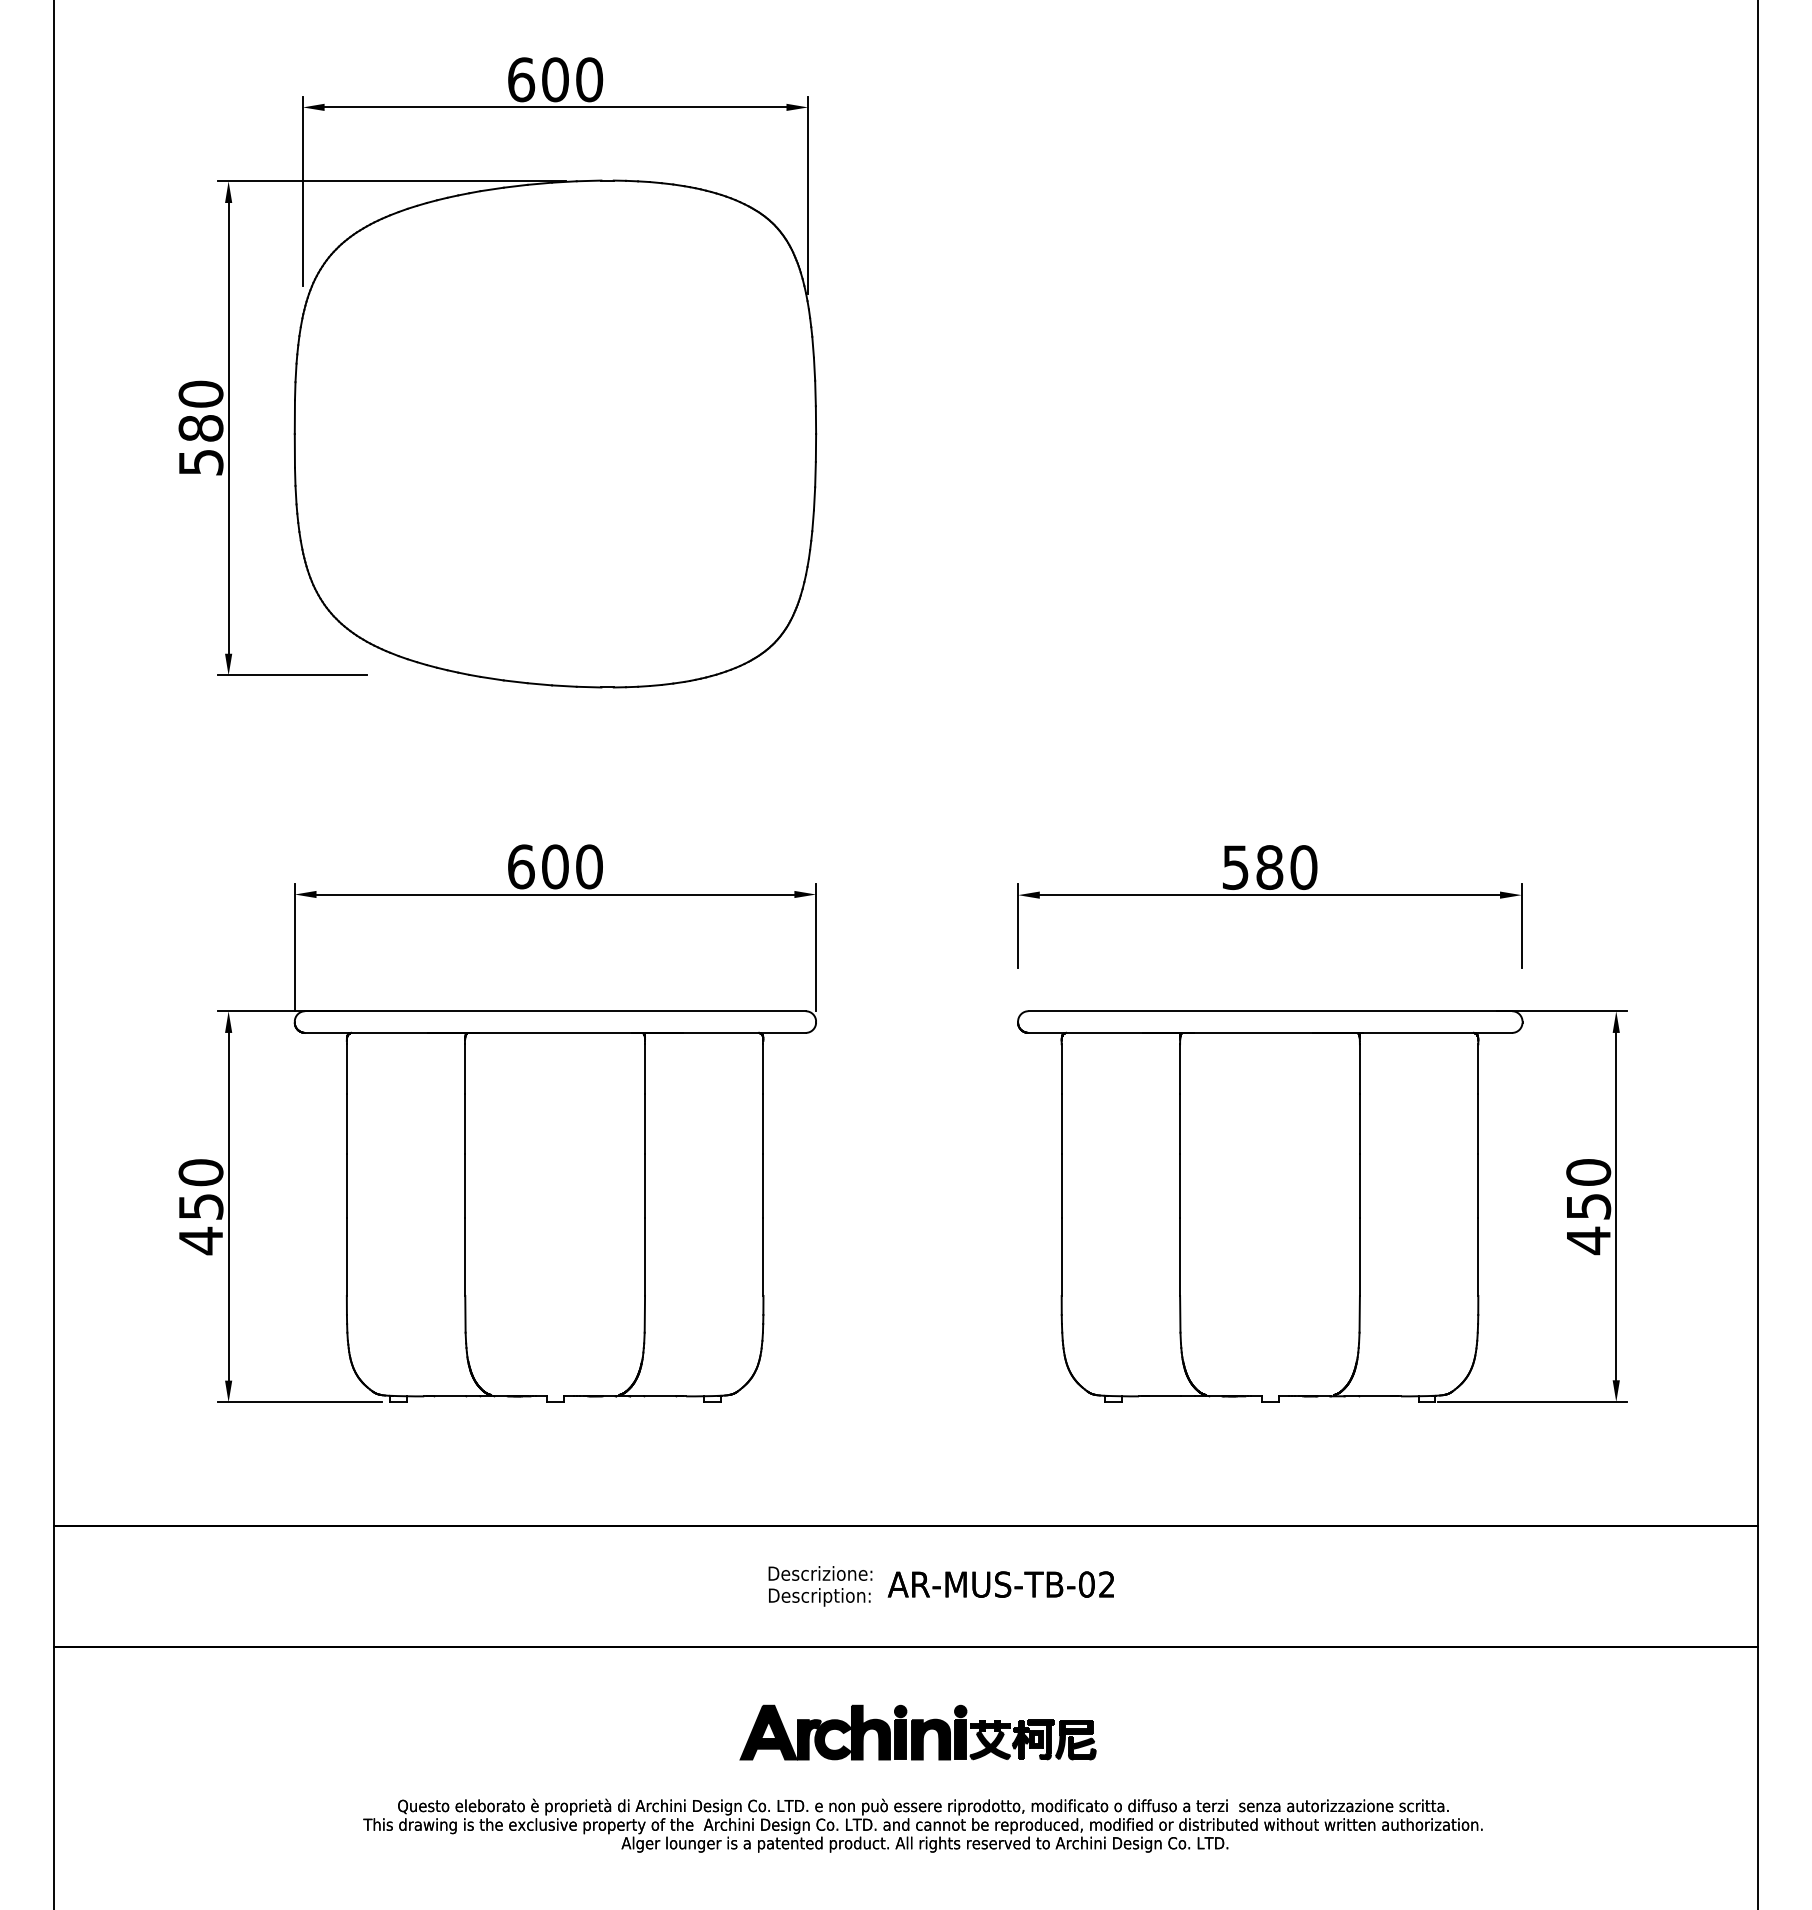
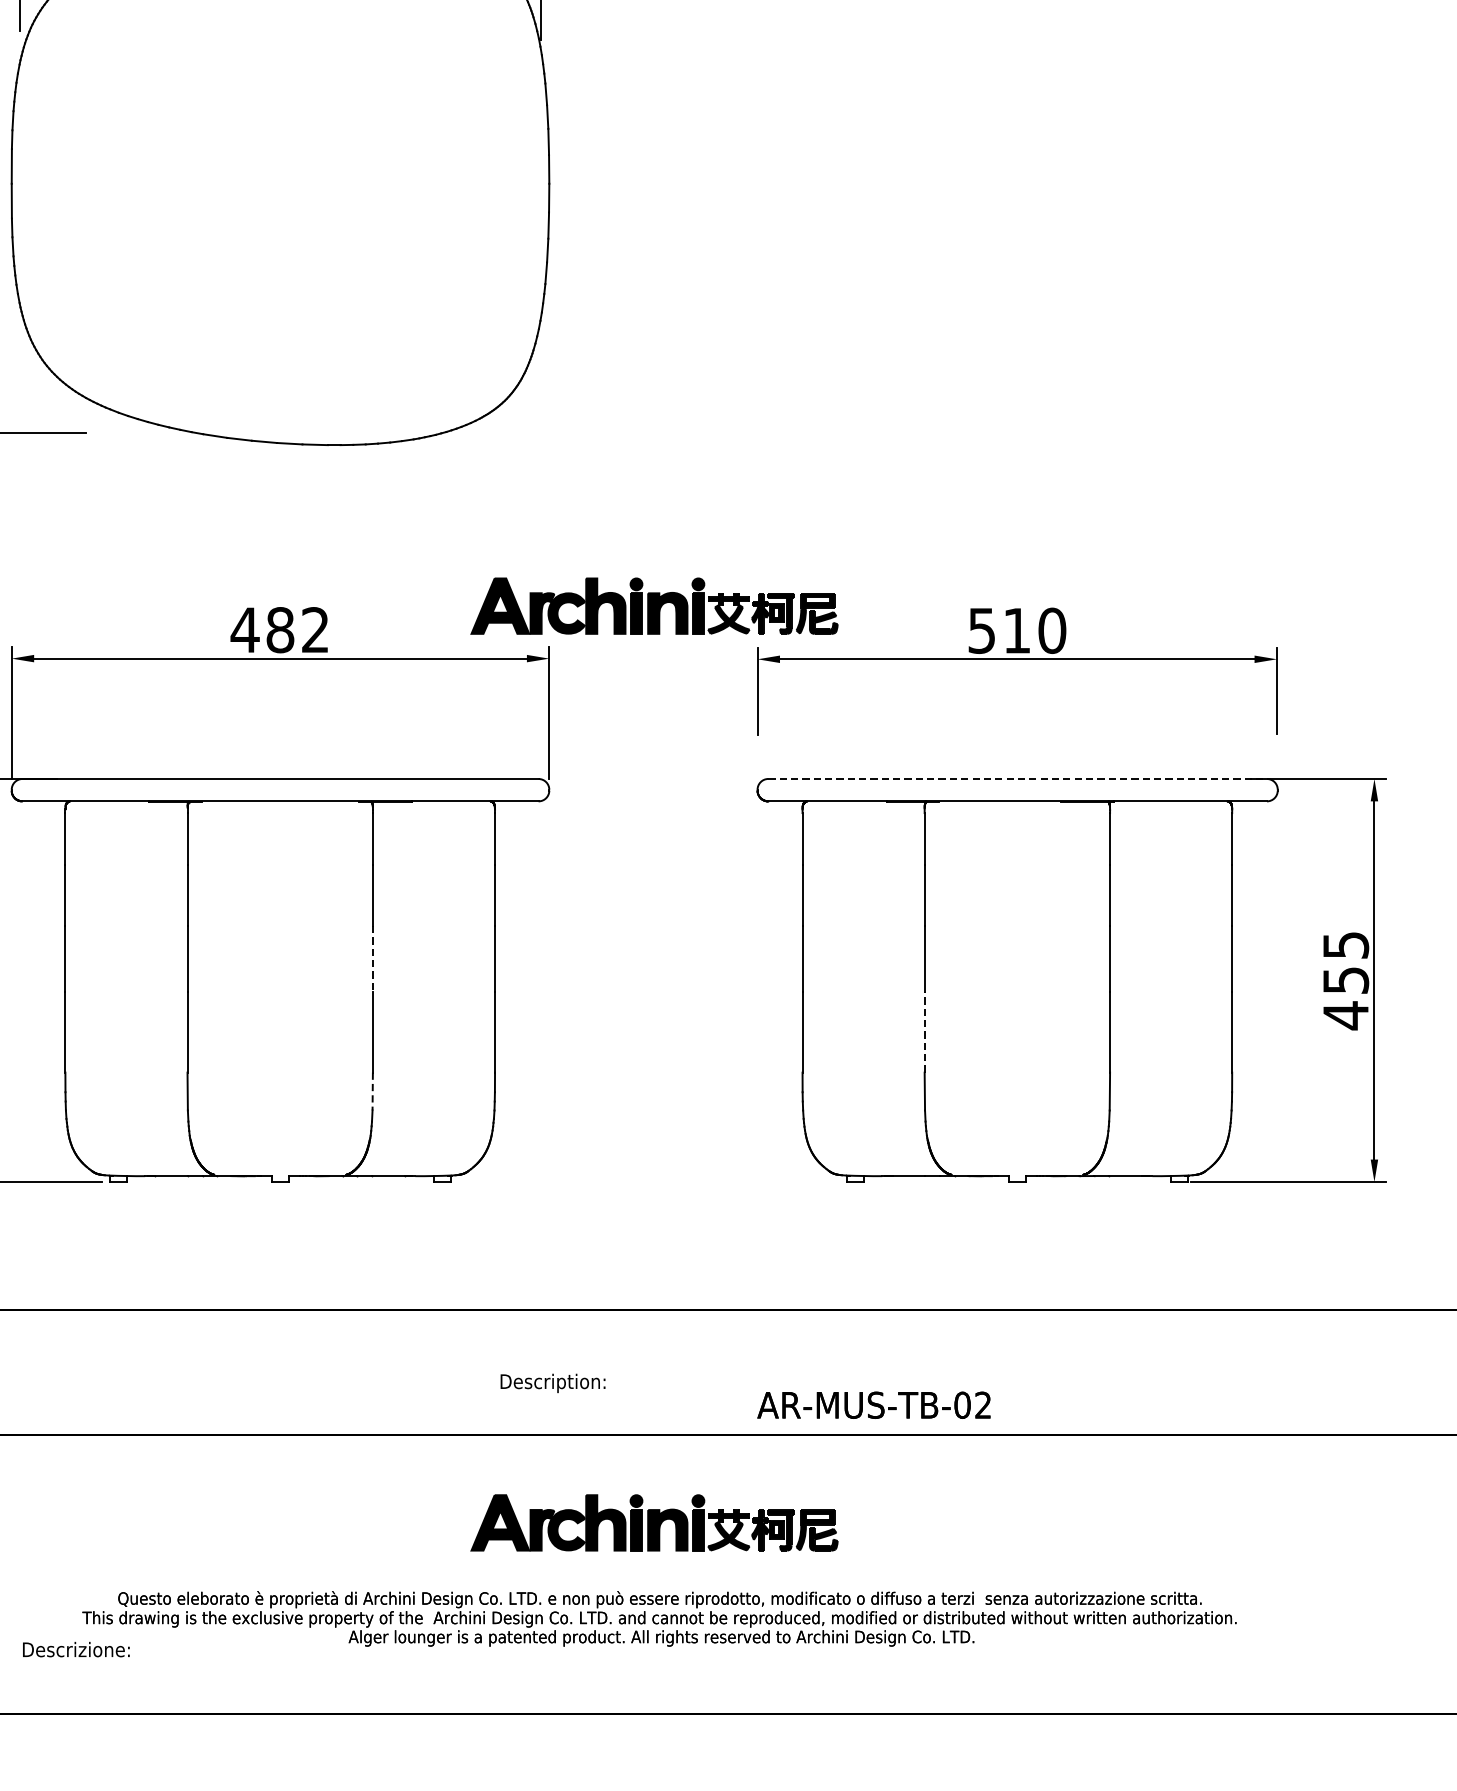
part: (917, 843) -> (653, 606), added
text: (554, 866) -> (279, 629), 600 -> 482
text: (1269, 867) -> (1016, 630), 580 -> 510
line: (1270, 1011) -> (1017, 779), solid -> dashed
text: (1588, 1172) -> (1345, 945), 450 -> 455
line: (645, 1186) -> (373, 959), solid -> dashed
line: (1180, 1256) -> (925, 1031), solid -> dashed
line: (644, 1314) -> (372, 1091), solid -> dashed
text: (820, 1573) -> (76, 1649), moved
text: (1000, 1584) -> (873, 1405), moved

